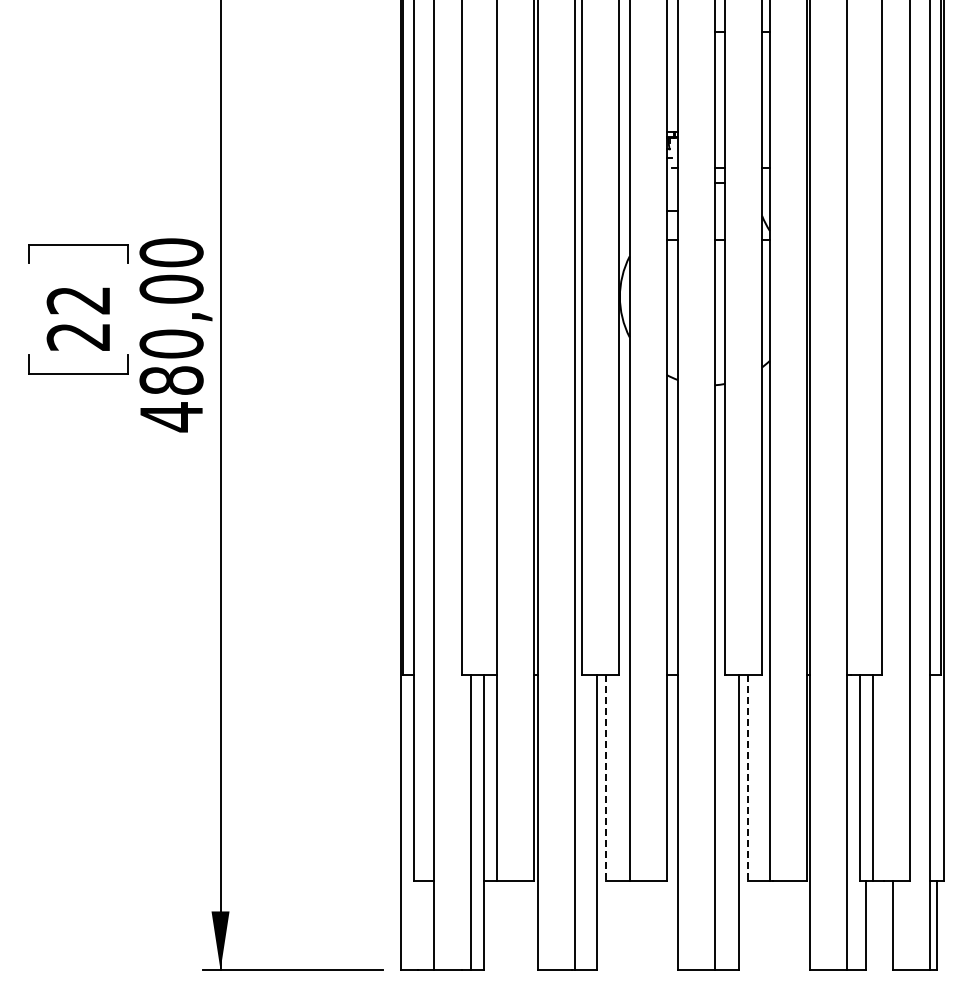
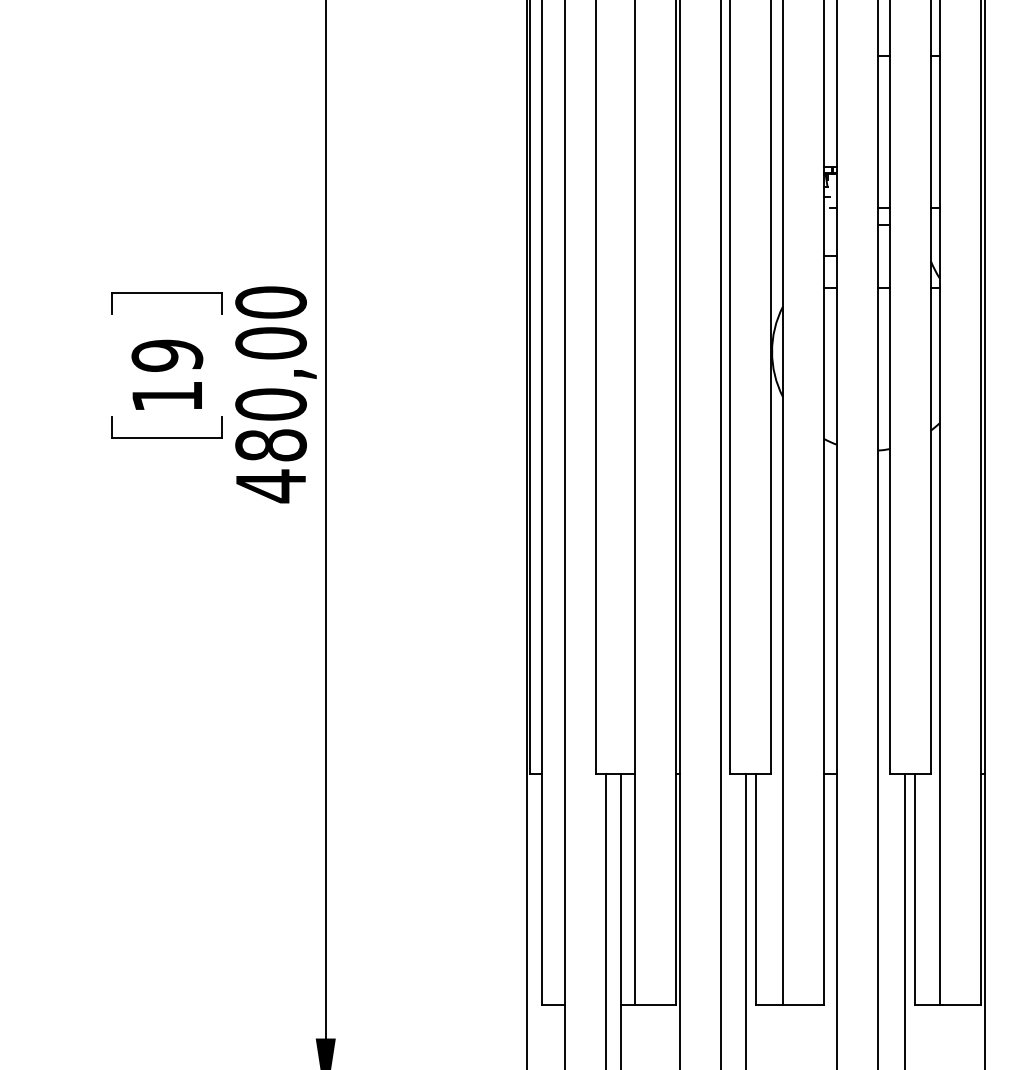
text: (78, 318) -> (167, 375), 22 -> 19
line: (605, 778) -> (755, 889), dashed -> solid
line: (747, 778) -> (914, 889), dashed -> solid

